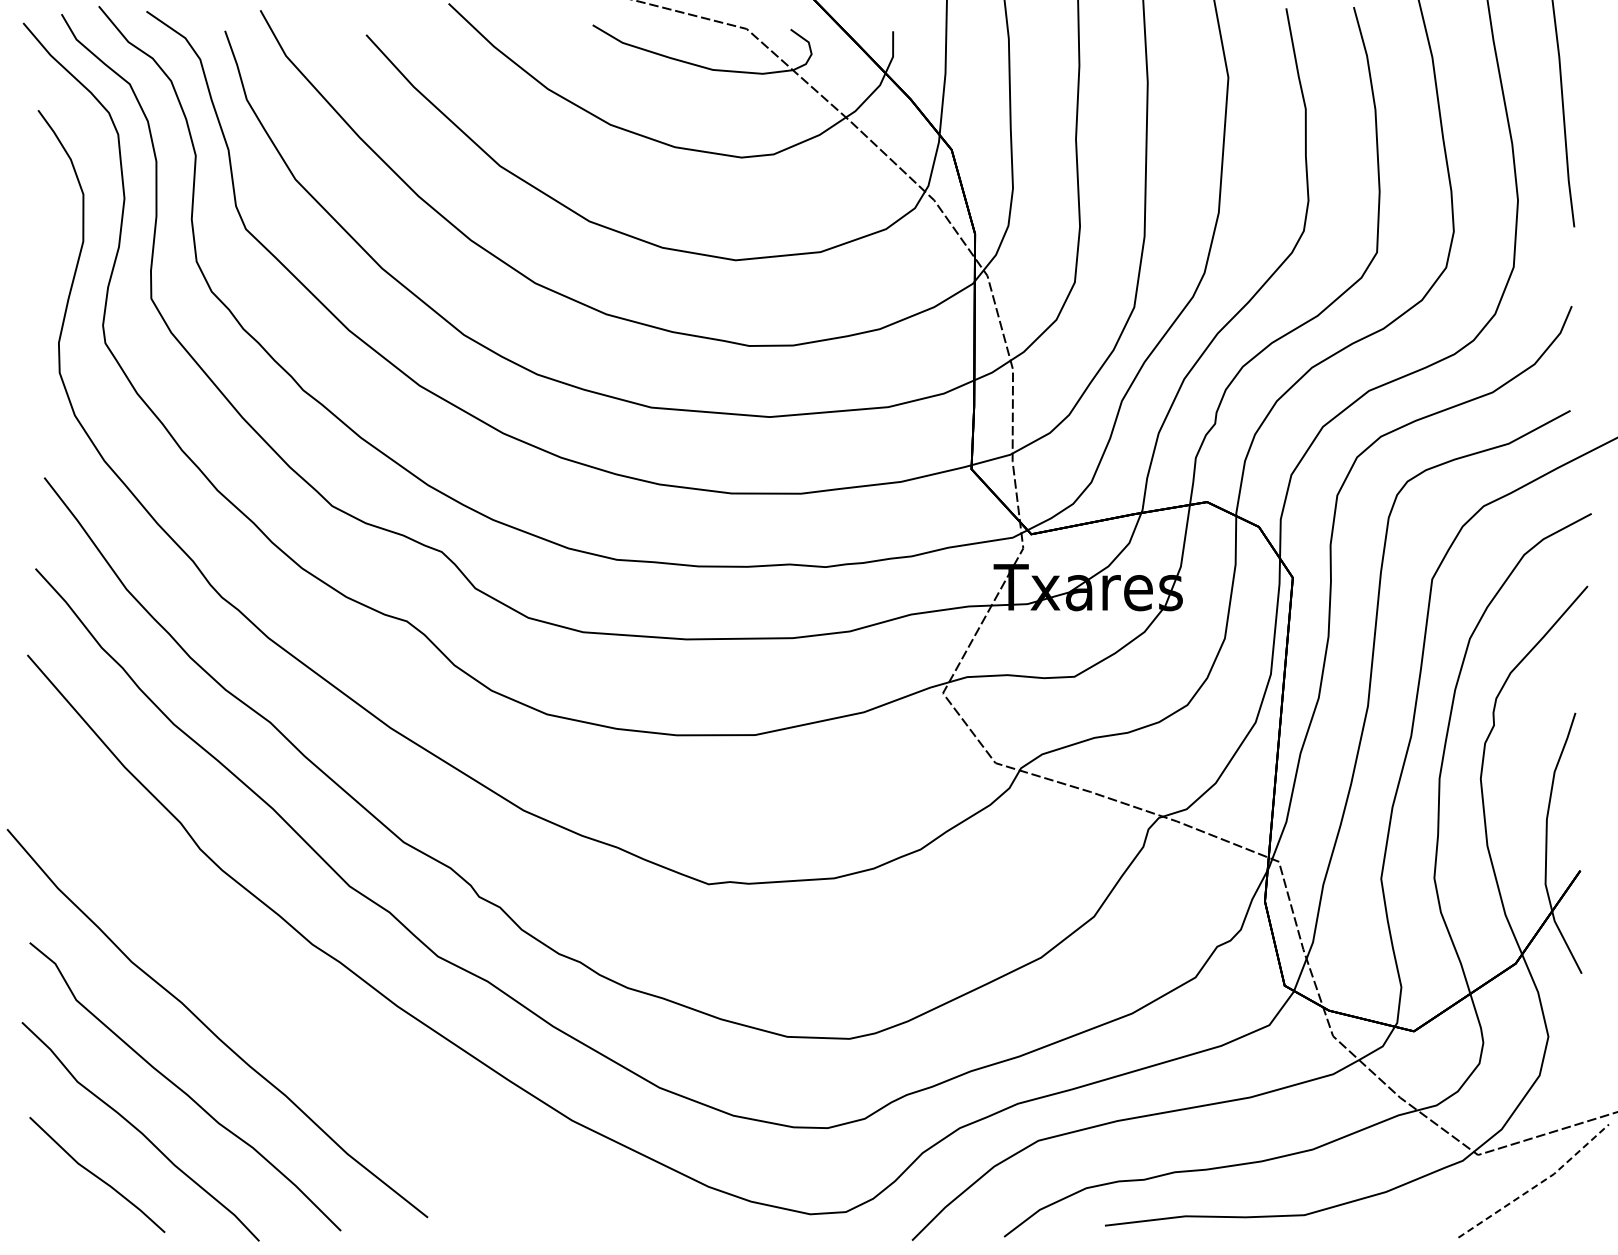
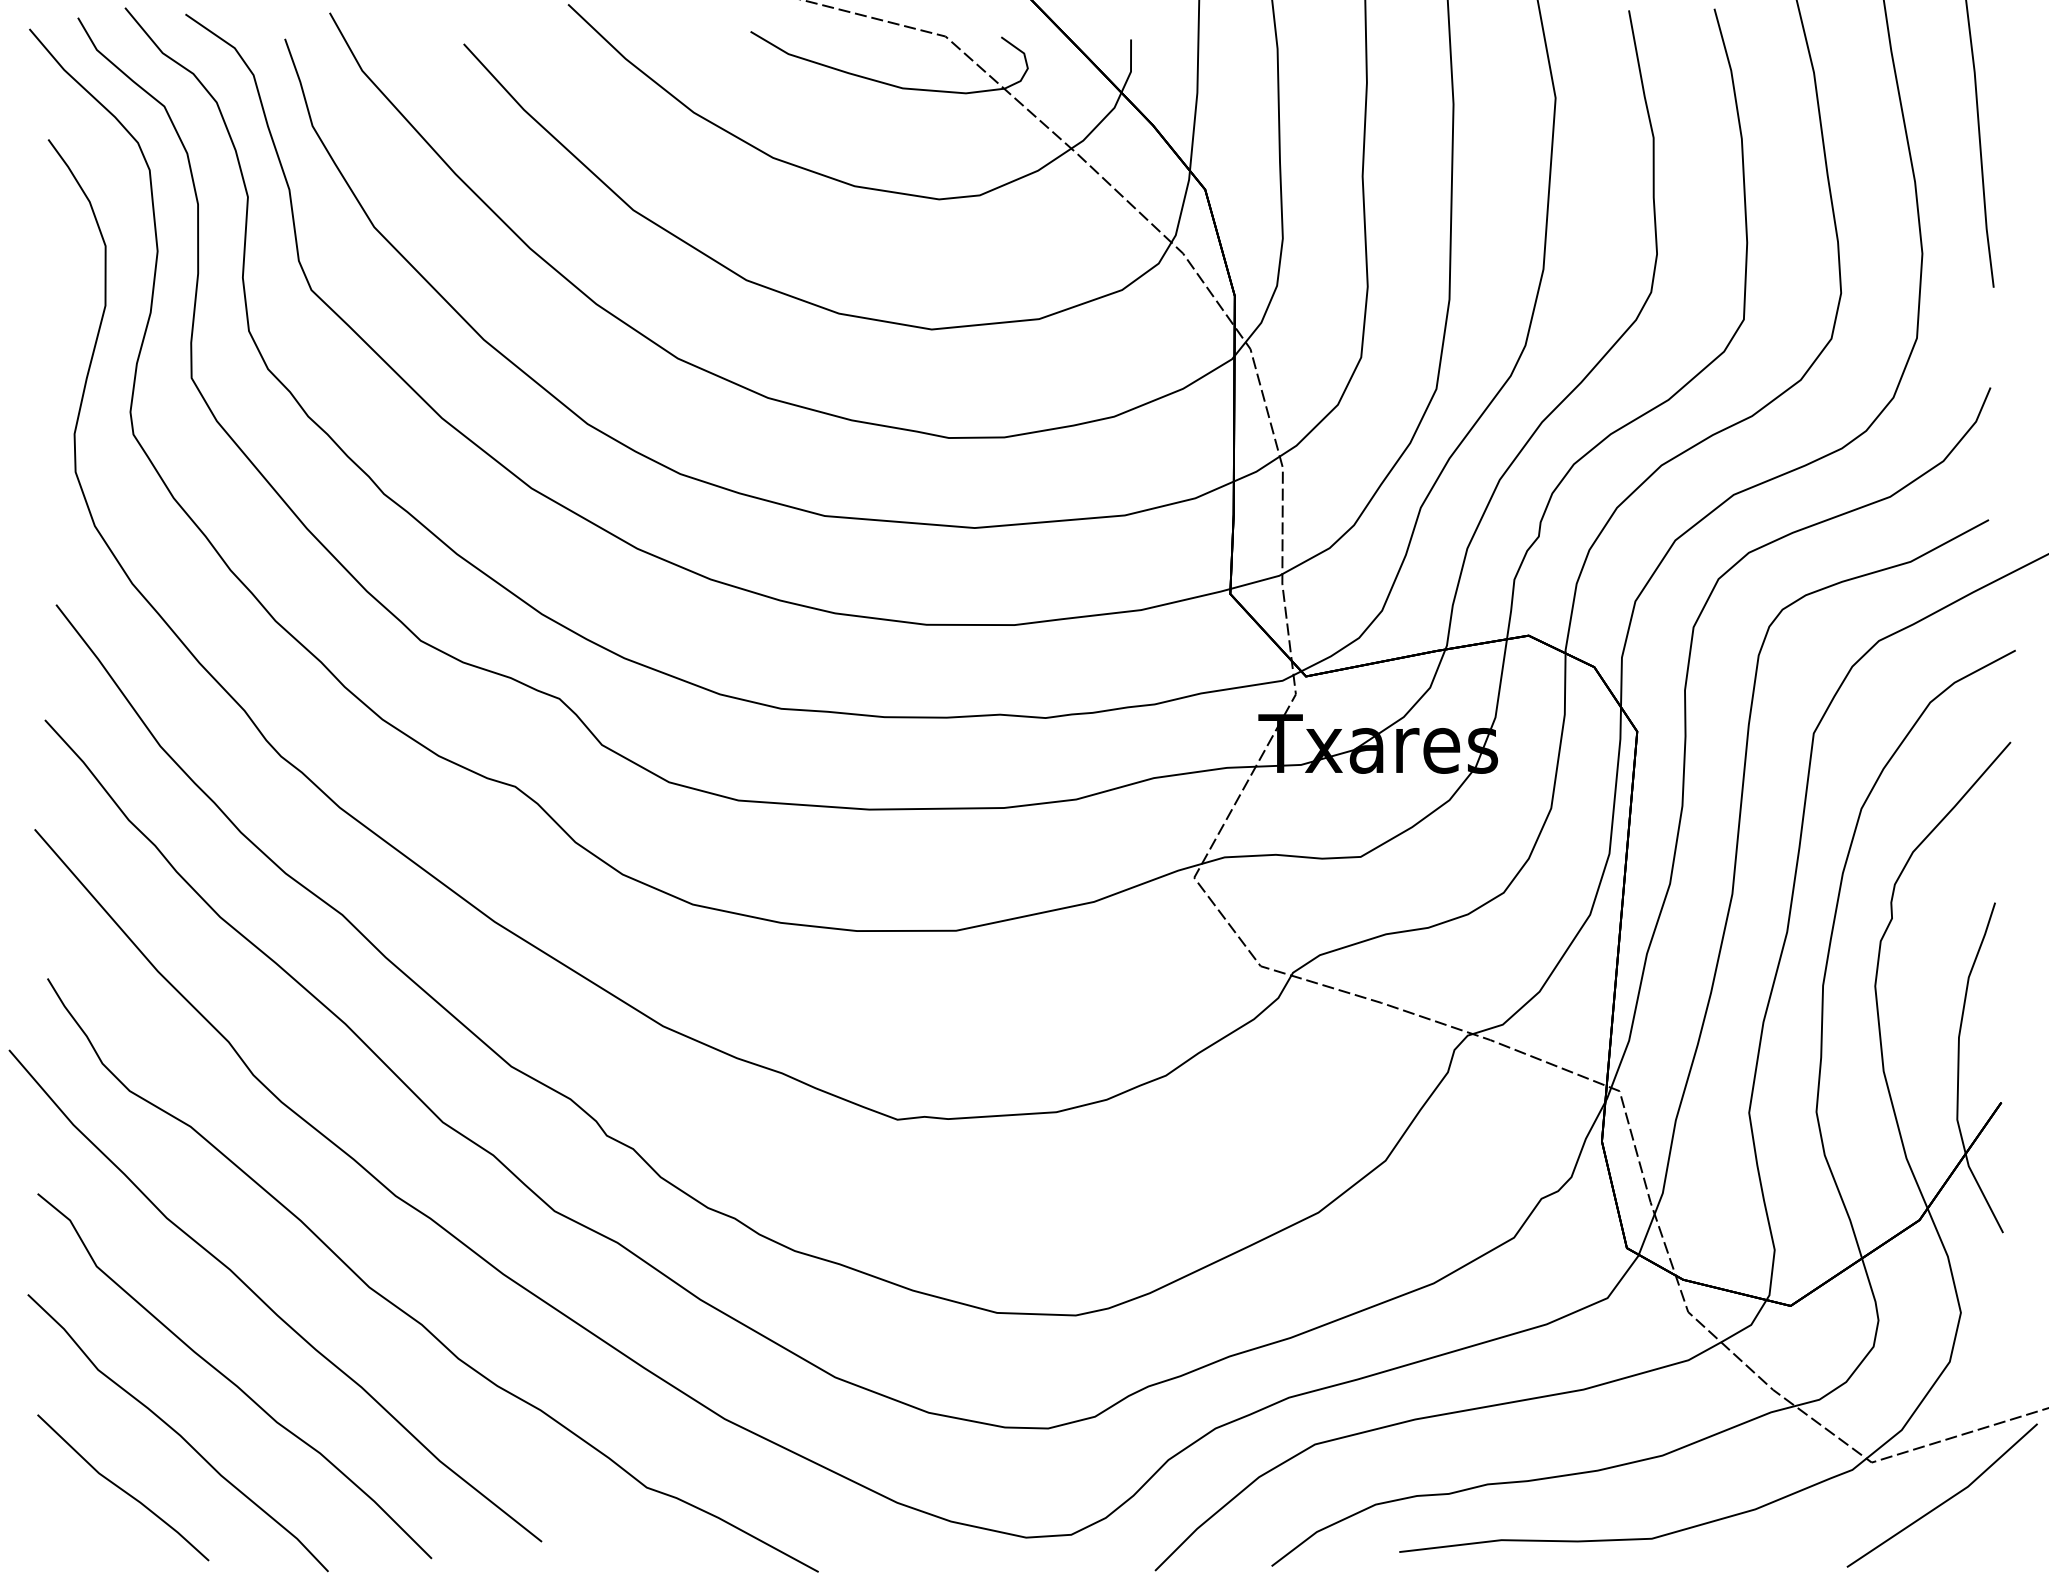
curve: (321, 1036) -> (407, 1312), added
line: (1538, 1184) -> (1948, 1499), dashed -> solid

